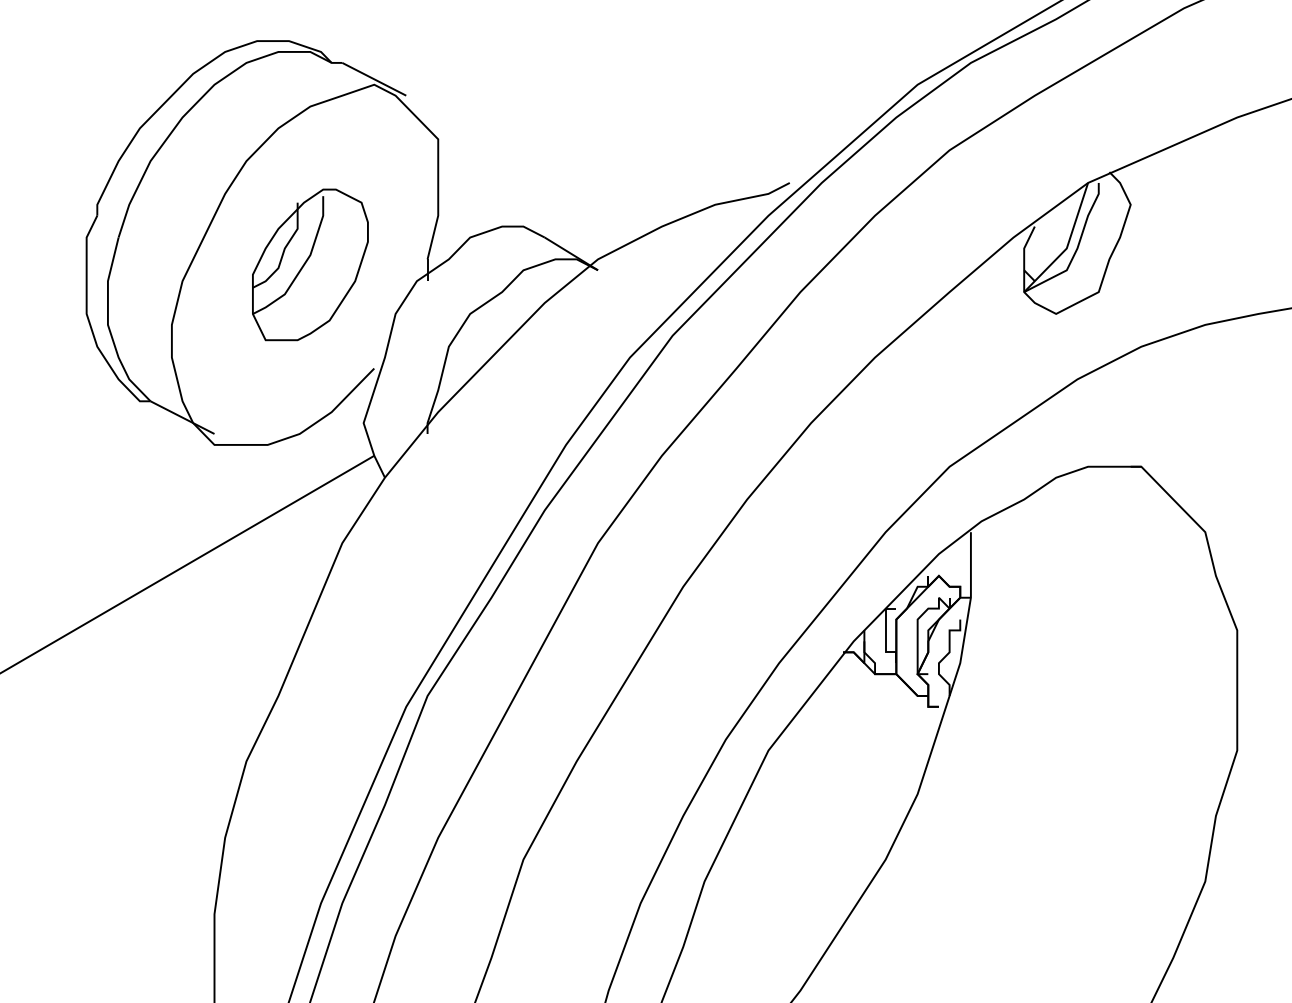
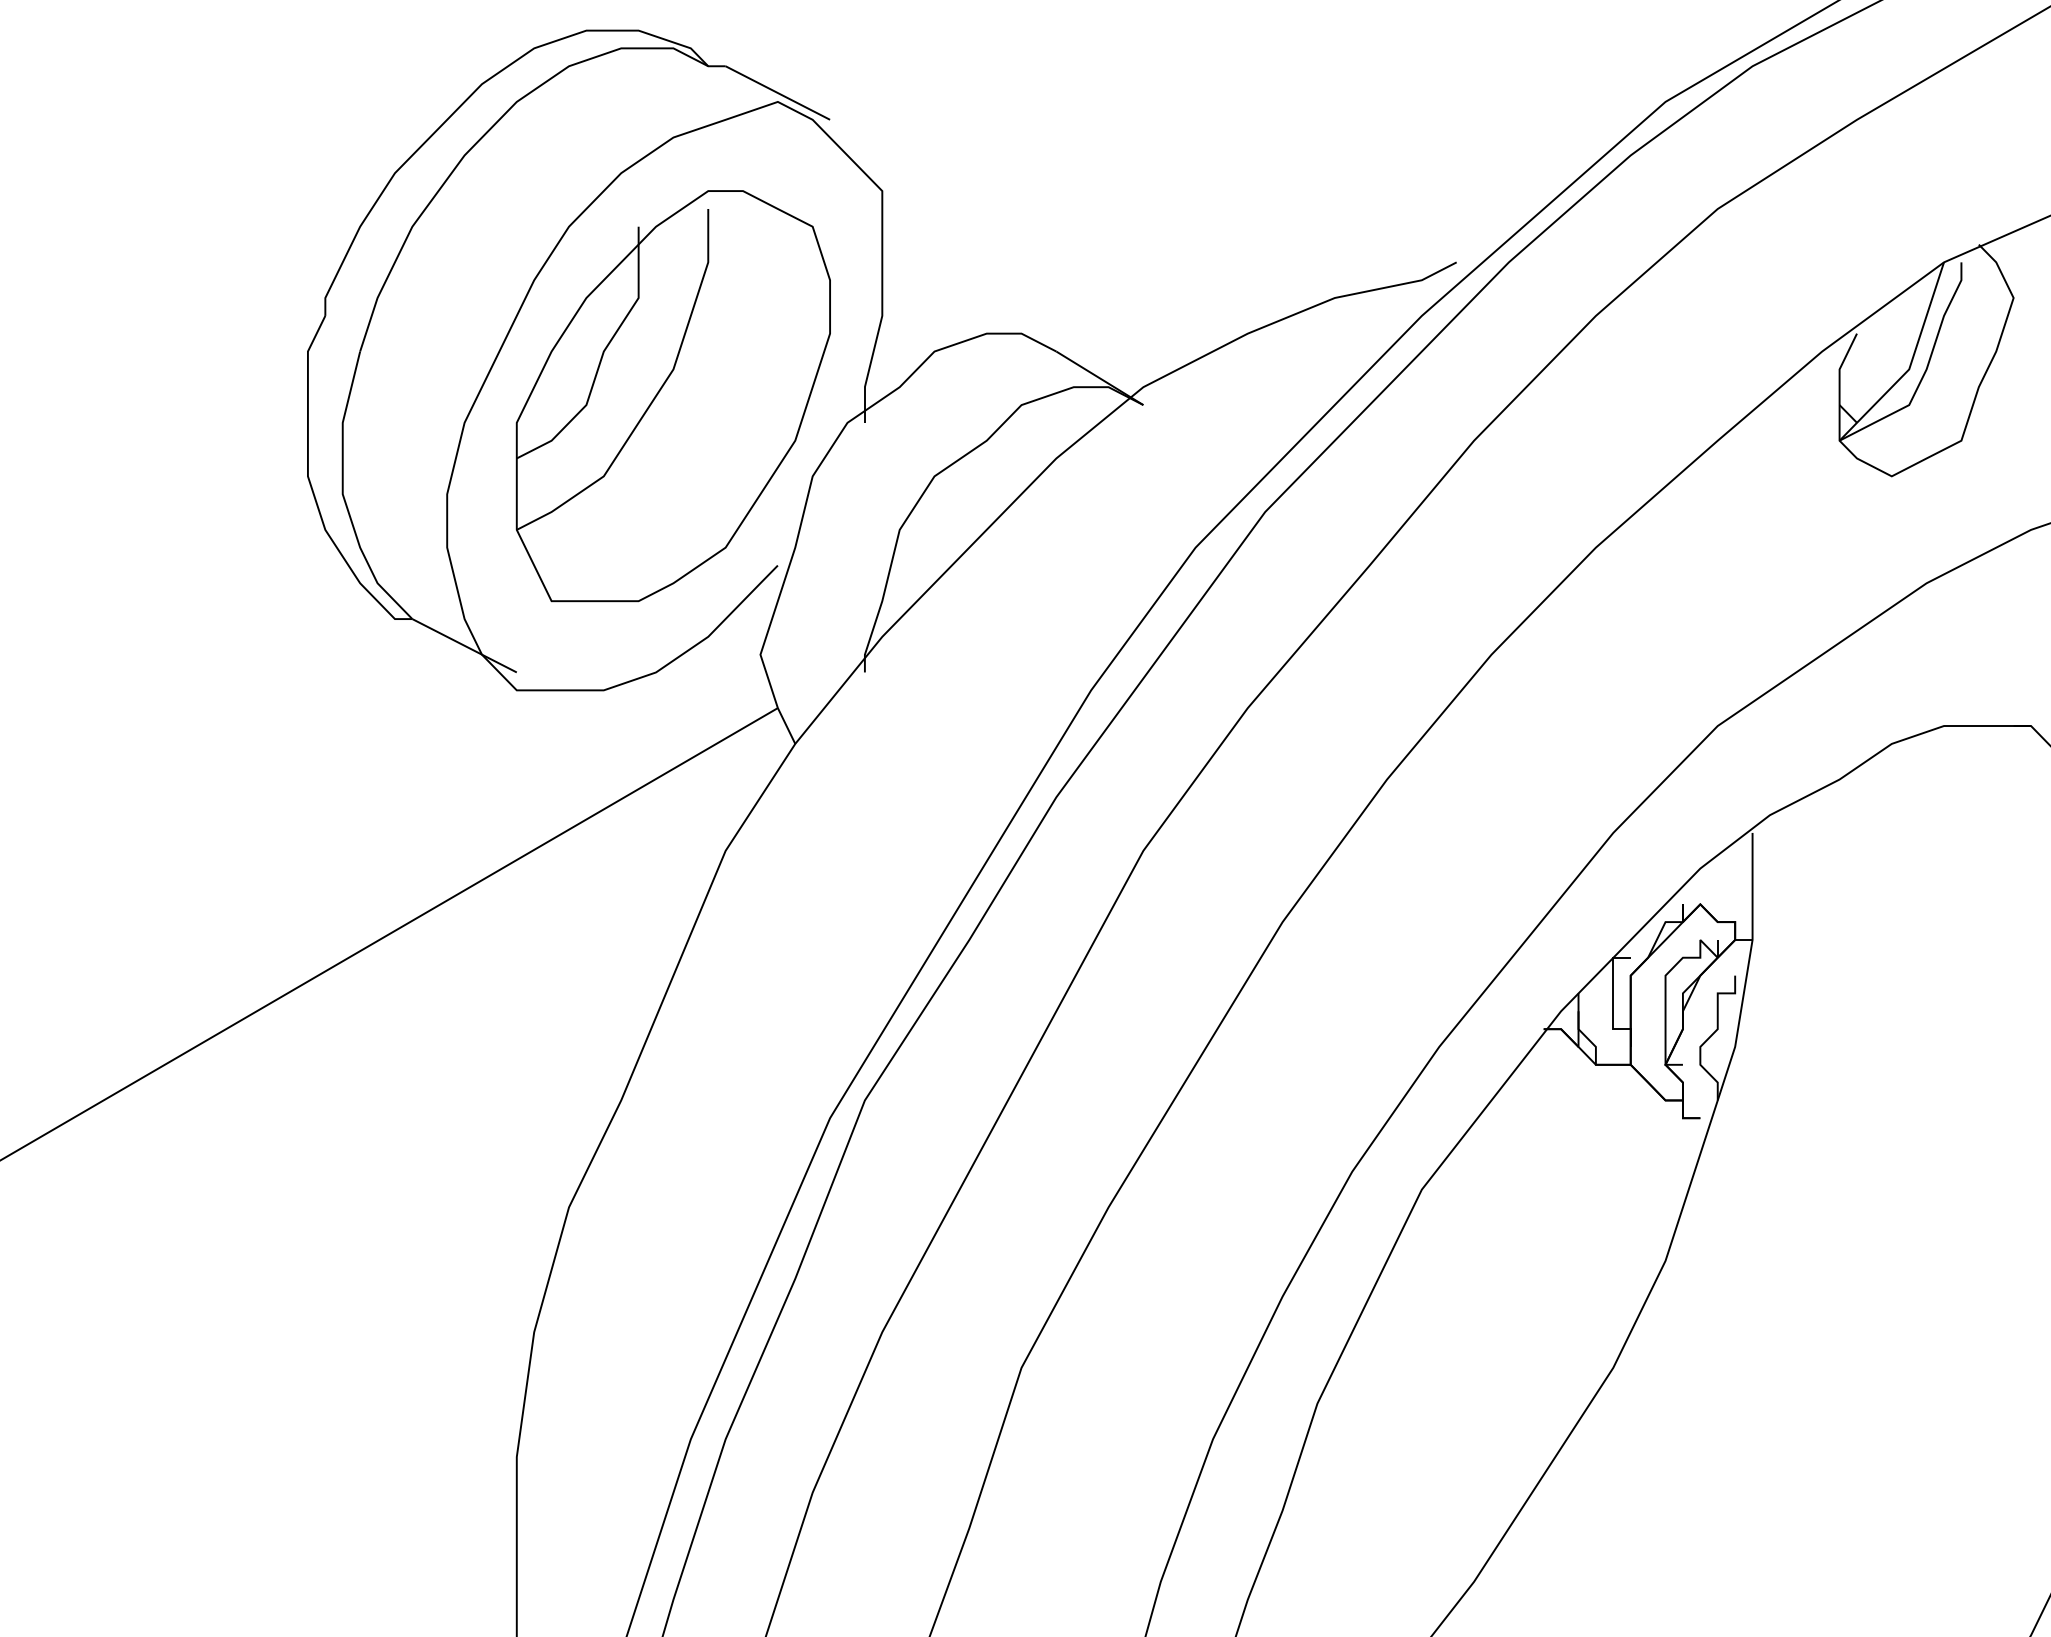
part: (310, 264) -> (673, 395), size x1.67

